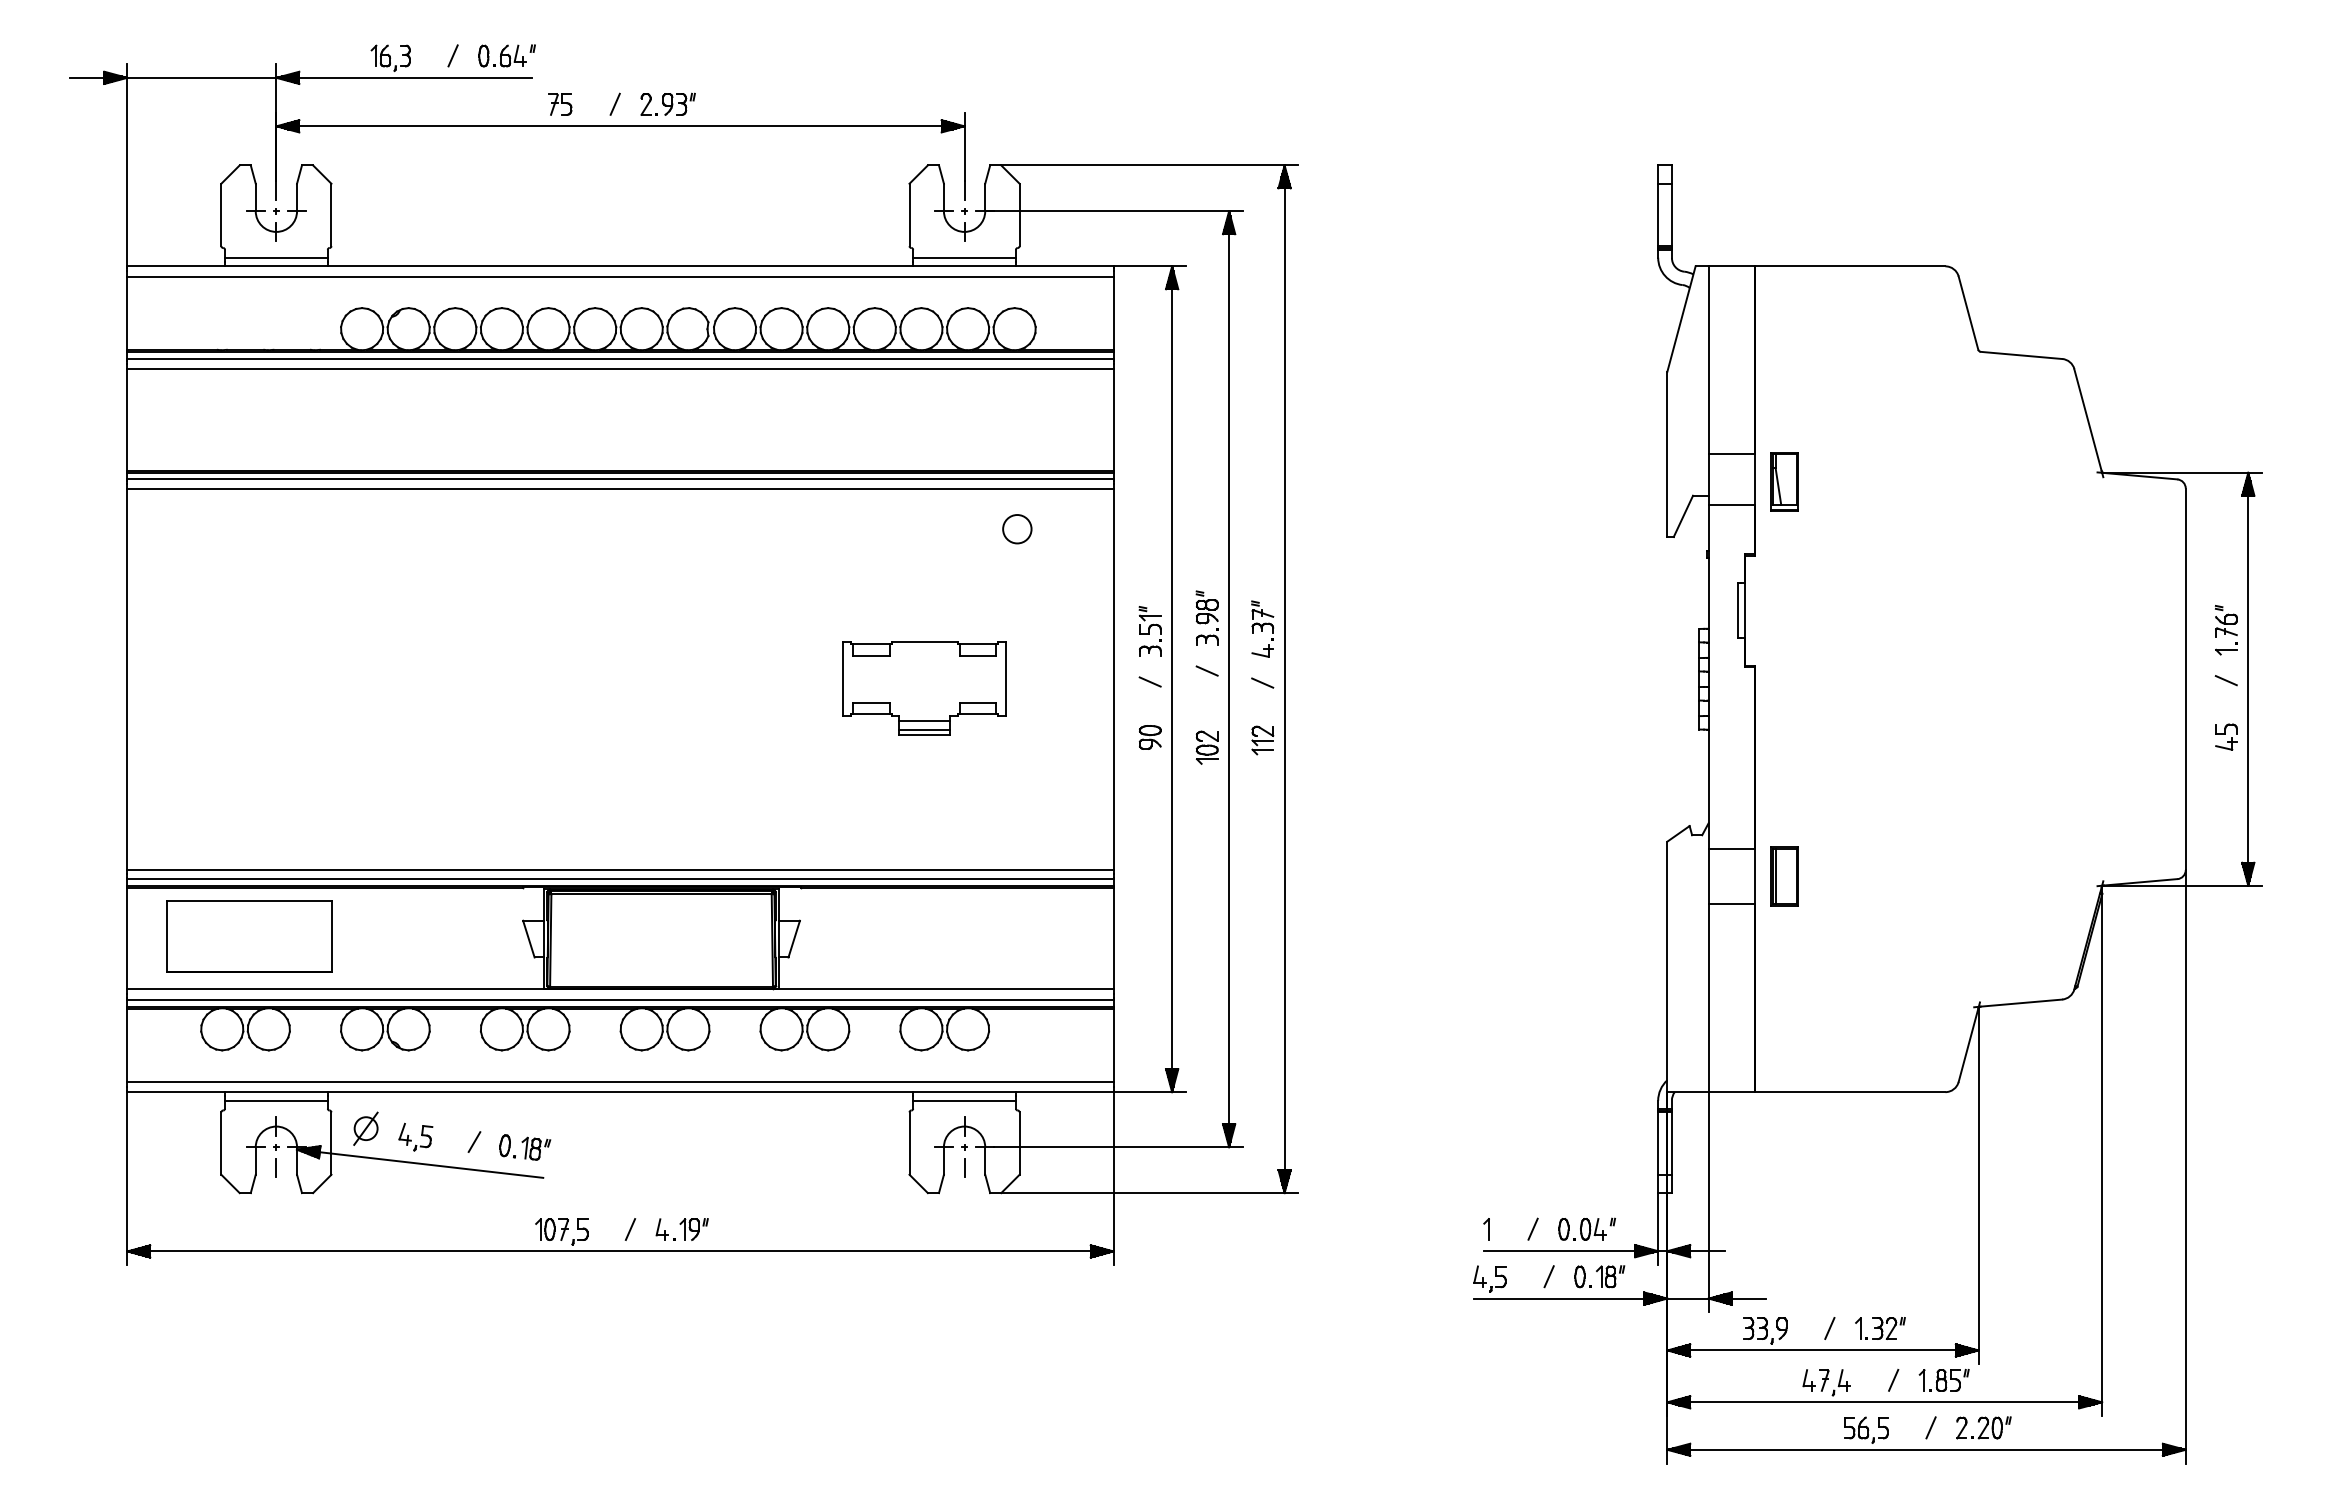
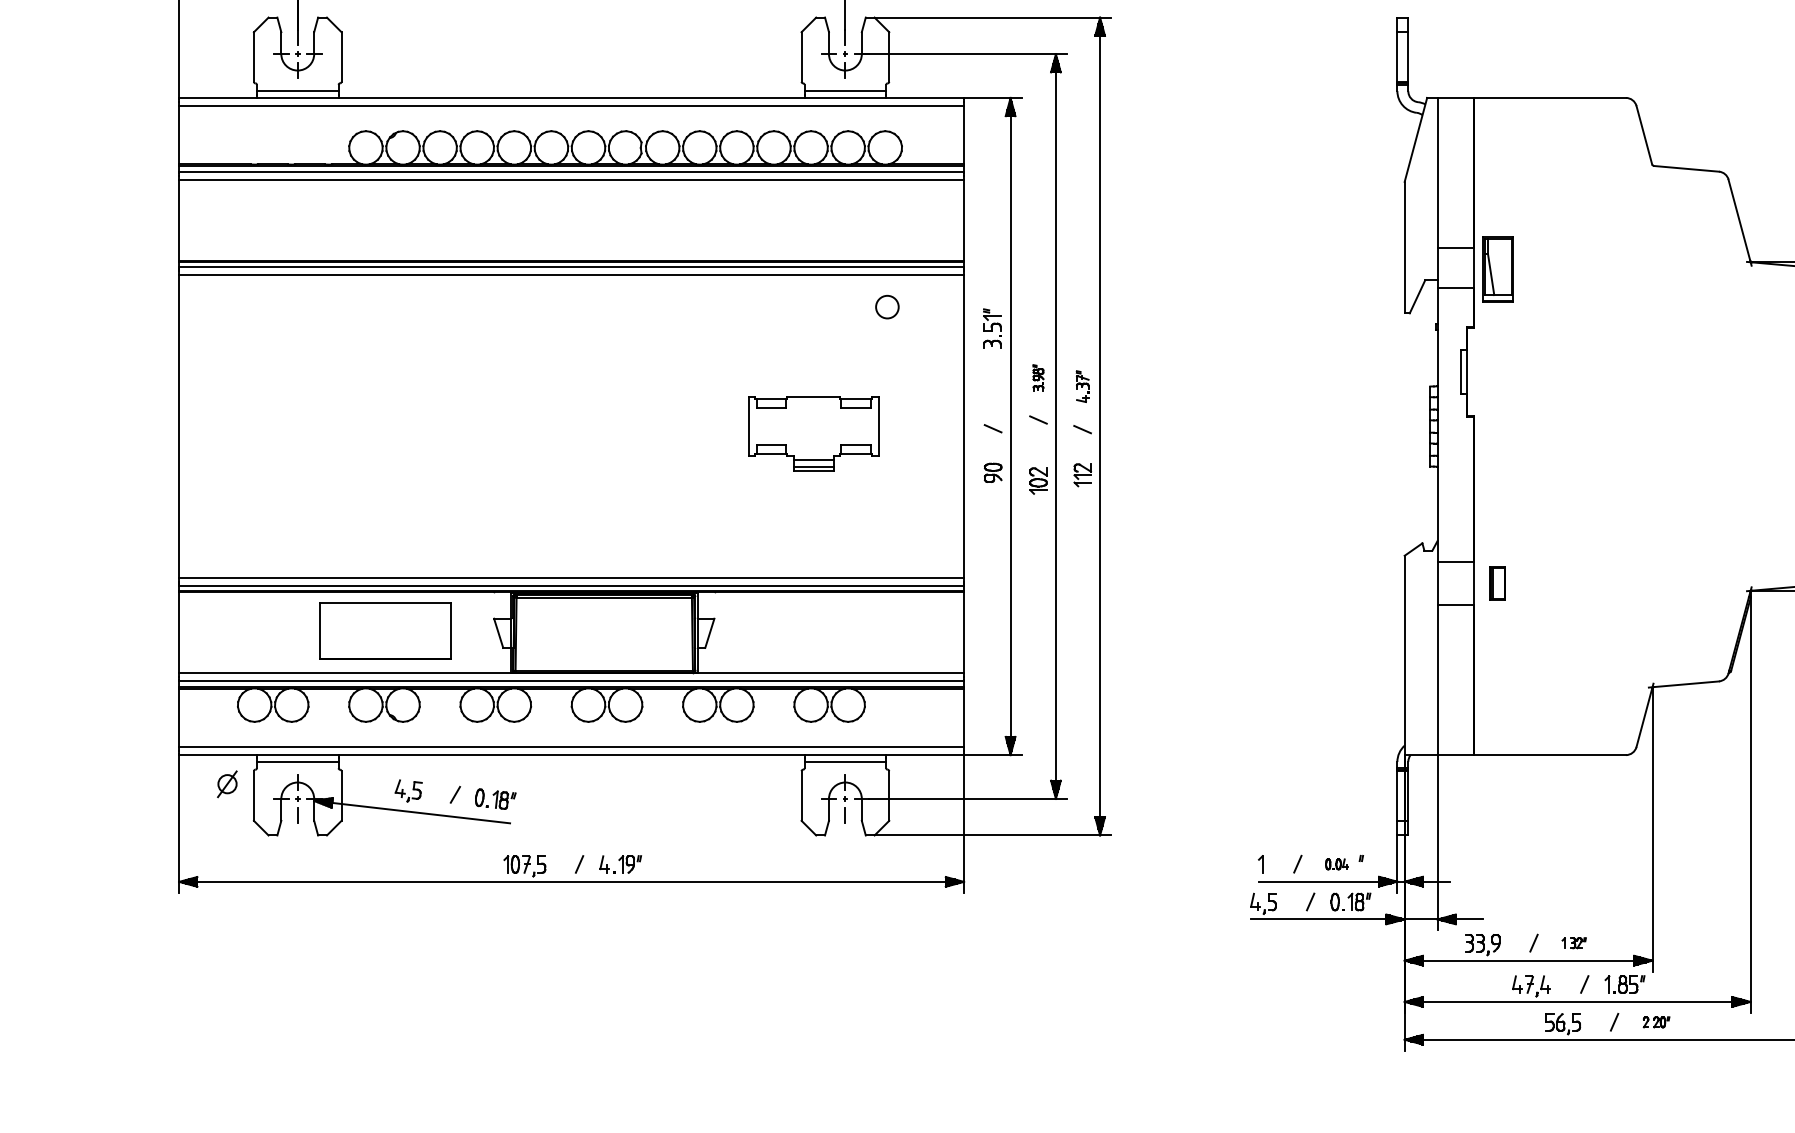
part: (1784, 481) -> (1497, 269), size x1.4
part: (1206, 617) -> (1037, 377), size x0.6
part: (1262, 628) -> (1082, 386), size x0.7
part: (1149, 631) -> (991, 328), moved
part: (1784, 876) -> (1497, 583), size x0.7
part: (249, 936) -> (385, 631), moved
part: (365, 1128) -> (227, 784), moved
part: (1582, 1229) -> (1337, 864), size x0.6
part: (1880, 1328) -> (1574, 943), size x0.6
part: (1983, 1427) -> (1656, 1021), size x0.6

